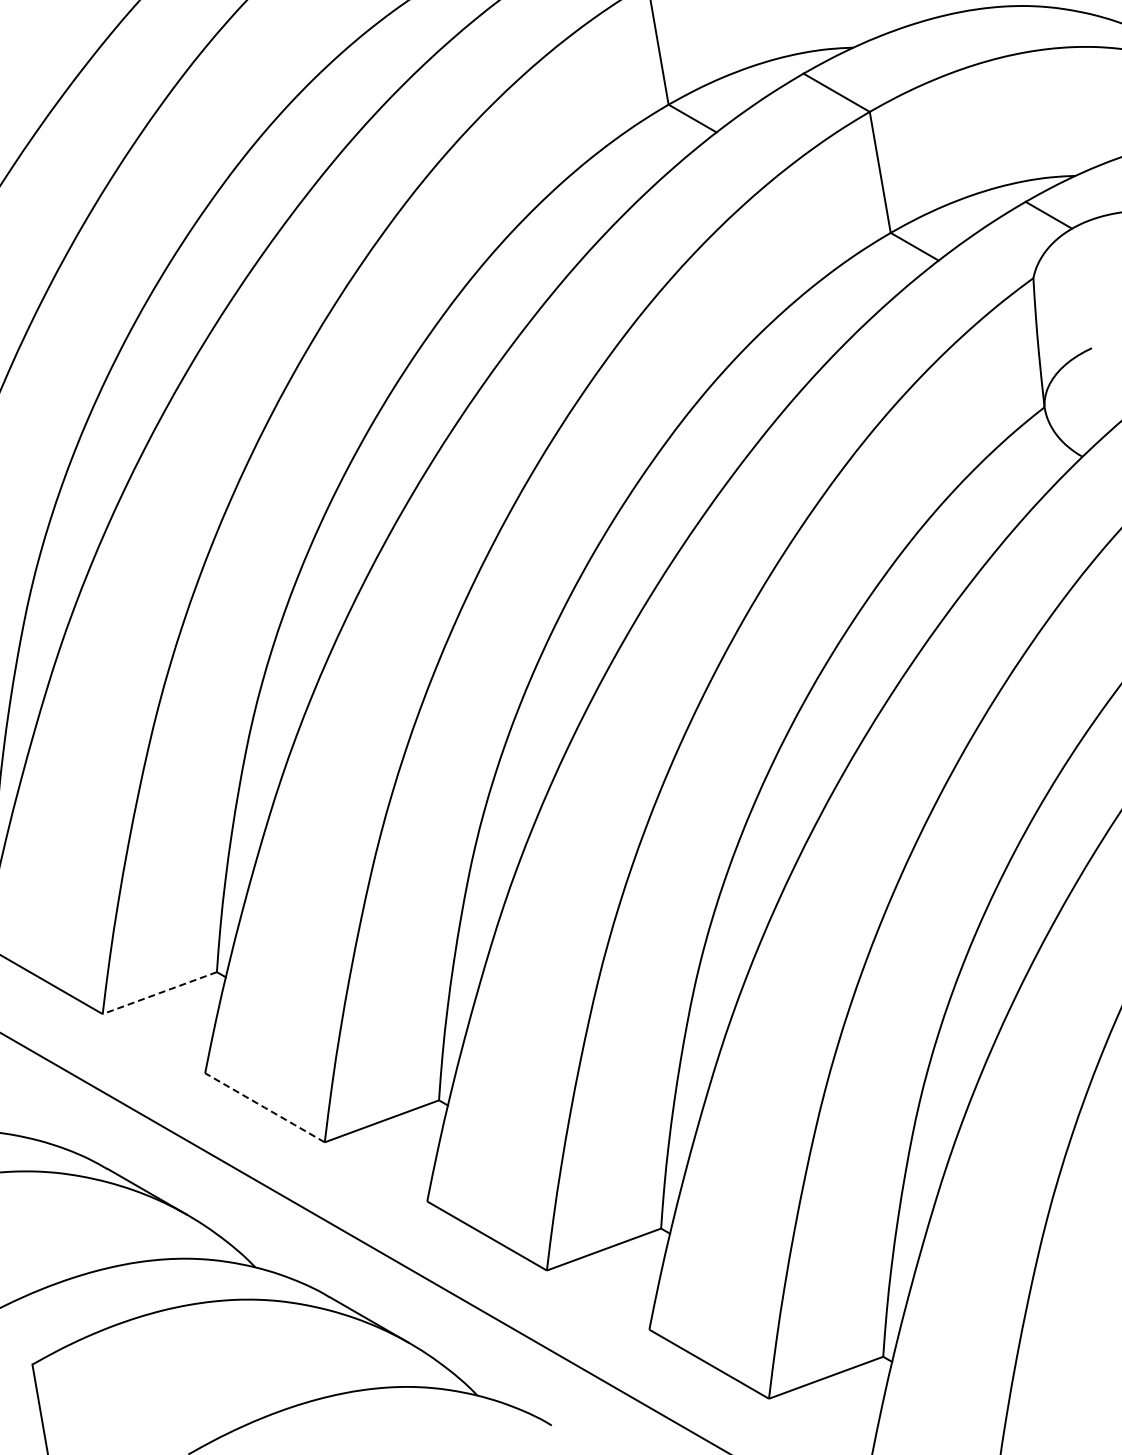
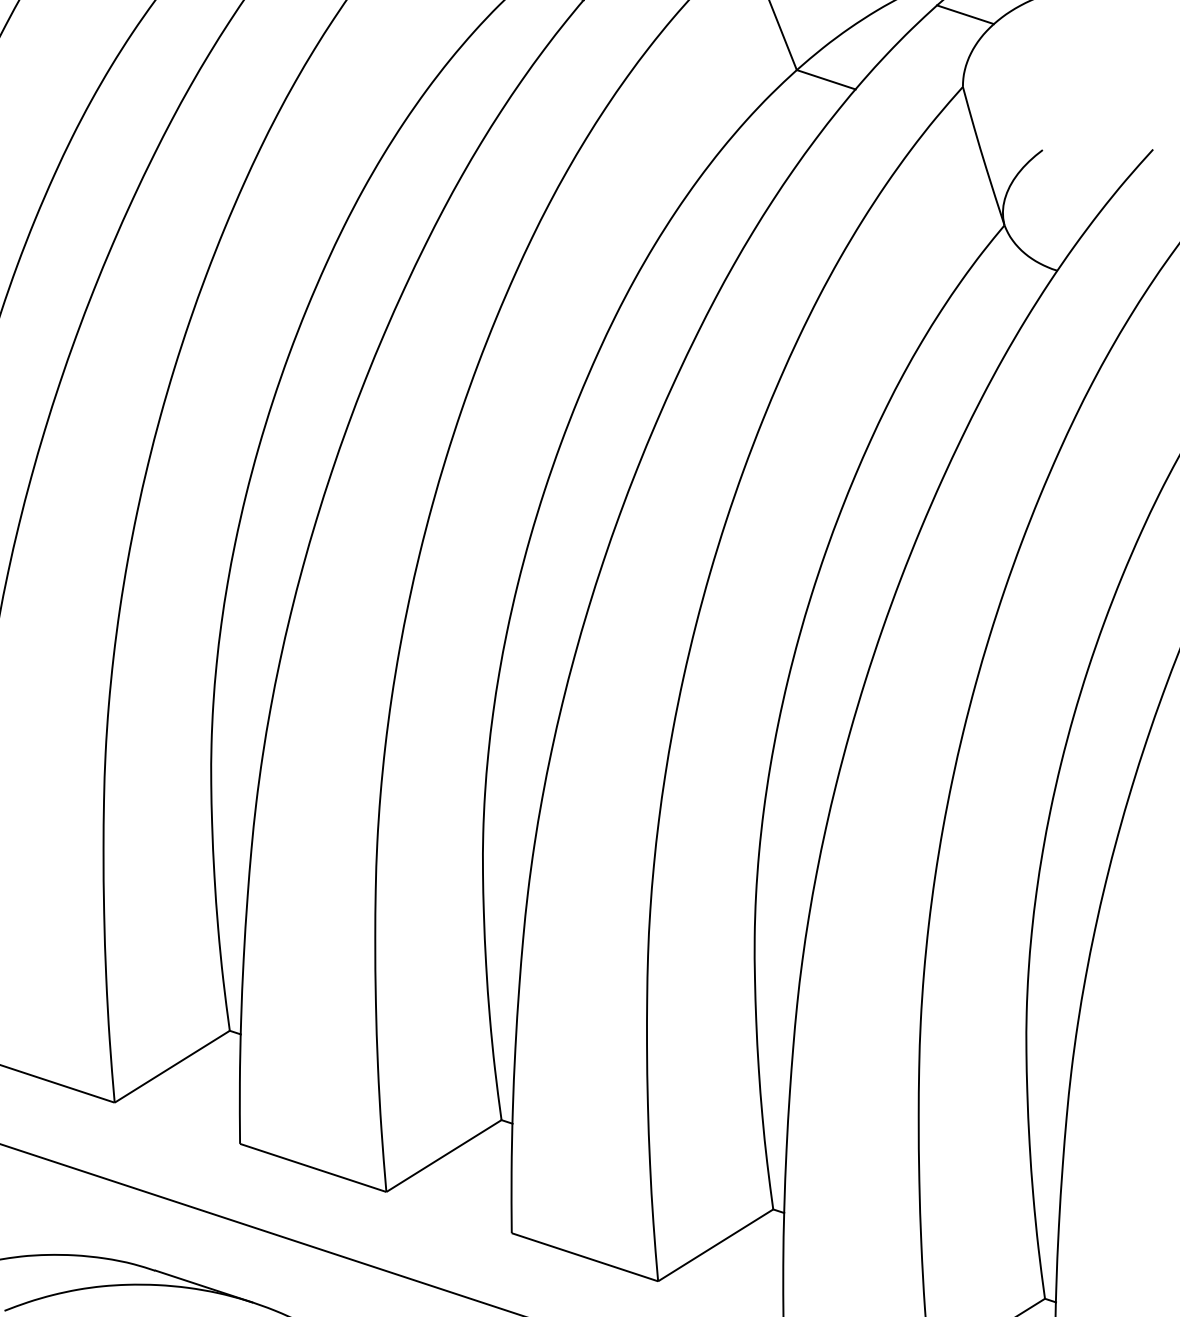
line: (159, 993) -> (172, 1067), dashed -> solid
line: (264, 1107) -> (312, 1167), dashed -> solid

